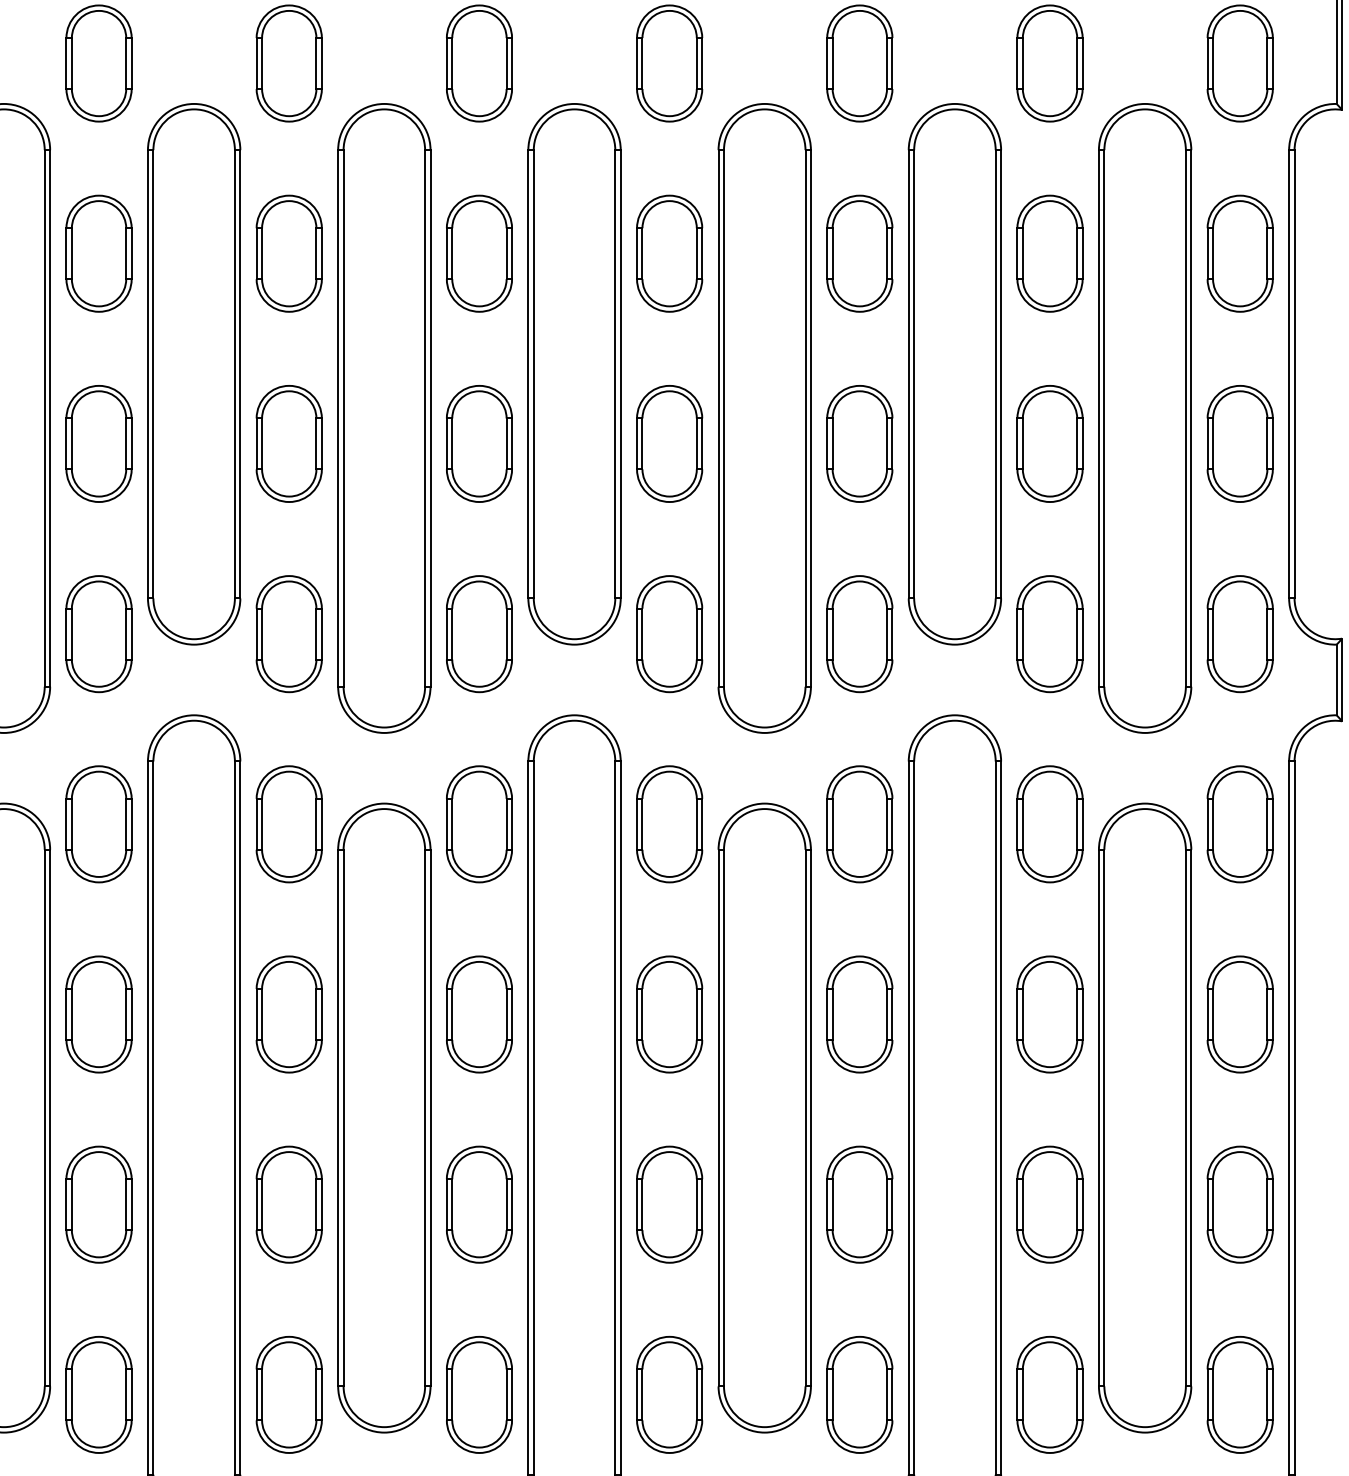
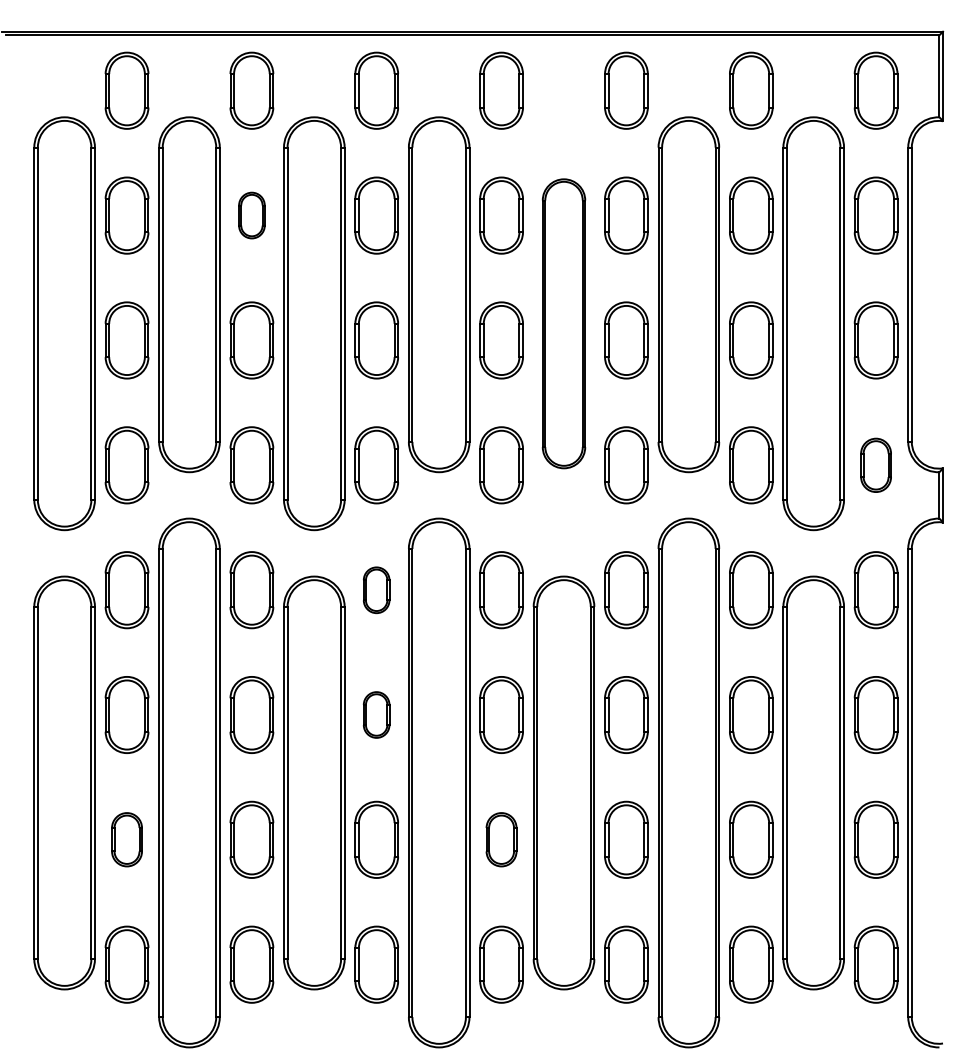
part: (288, 253) -> (251, 215), size x0.6
part: (763, 418) -> (563, 323), size x0.7
part: (1239, 634) -> (875, 465), size x0.7
part: (479, 824) -> (376, 590), size x0.6
part: (479, 1013) -> (376, 714), size x0.6
part: (98, 1204) -> (126, 839), size x0.7
part: (669, 1204) -> (501, 839), size x0.7

